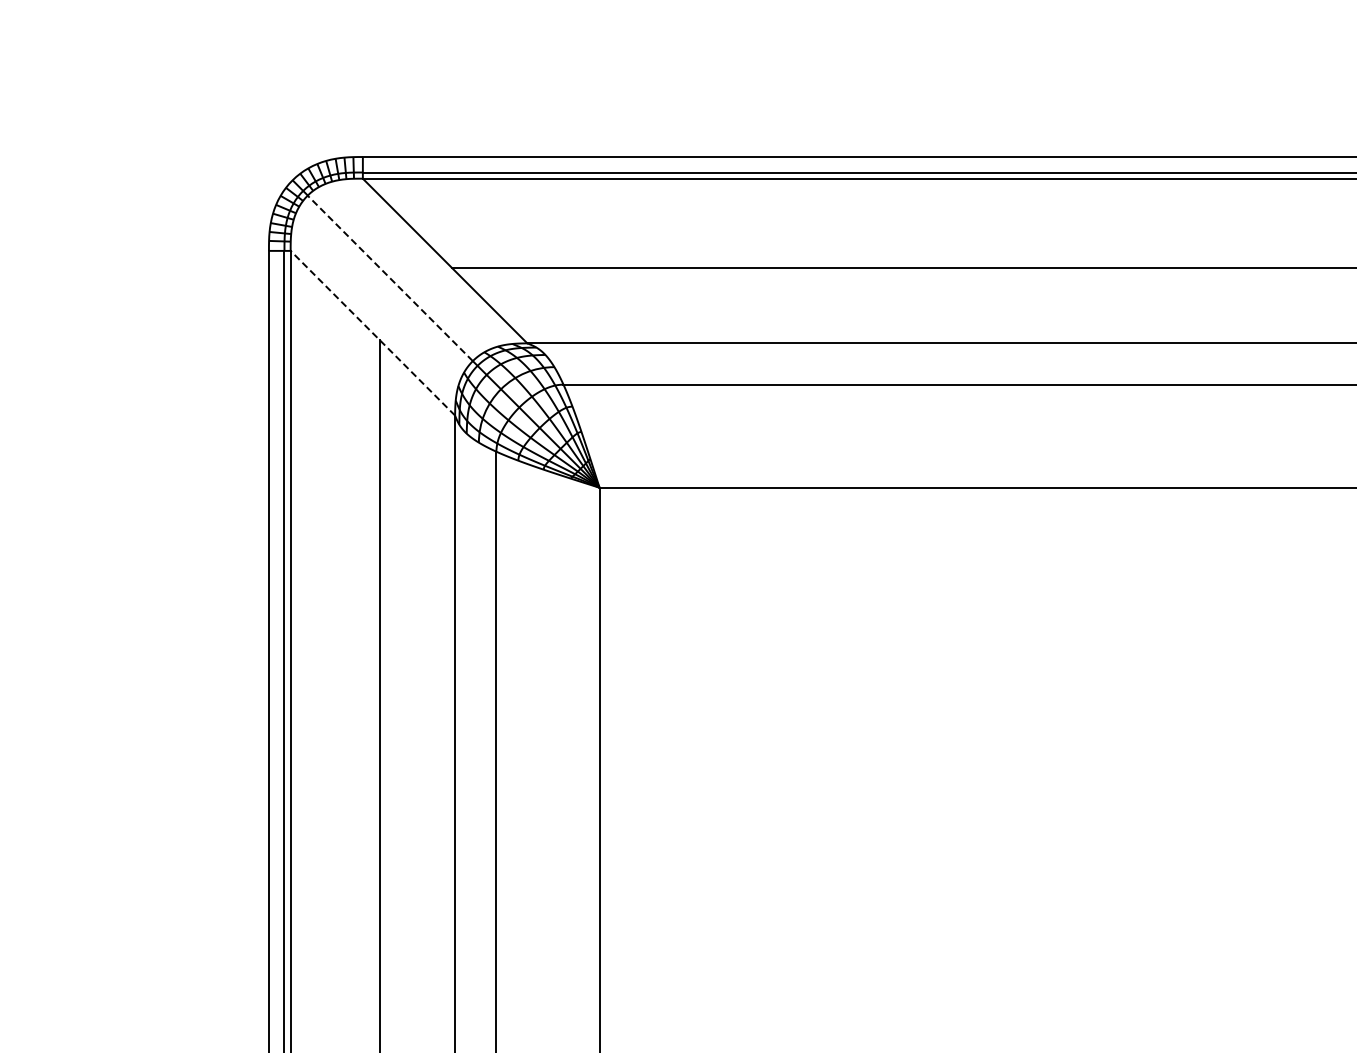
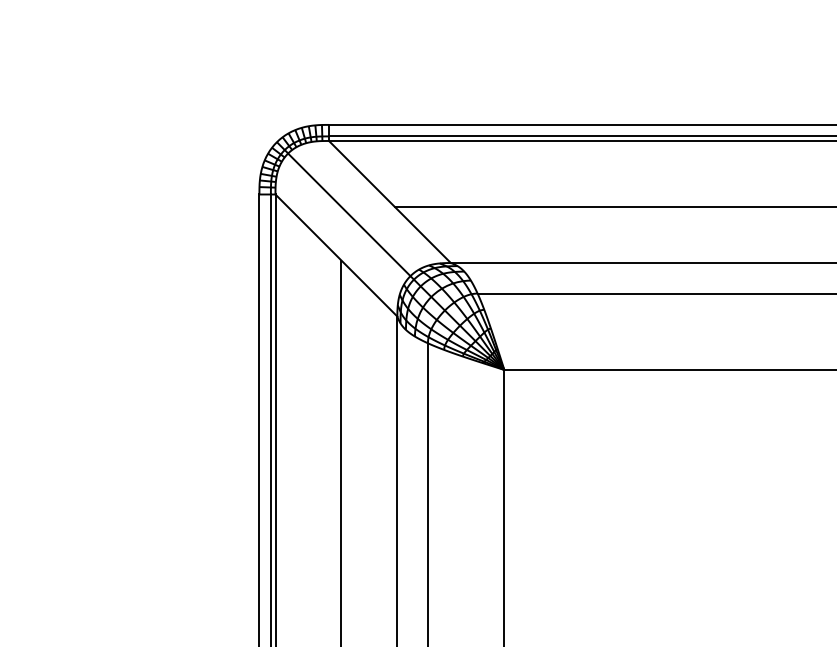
line: (390, 278) -> (349, 214), dashed -> solid
line: (372, 332) -> (336, 254), dashed -> solid

